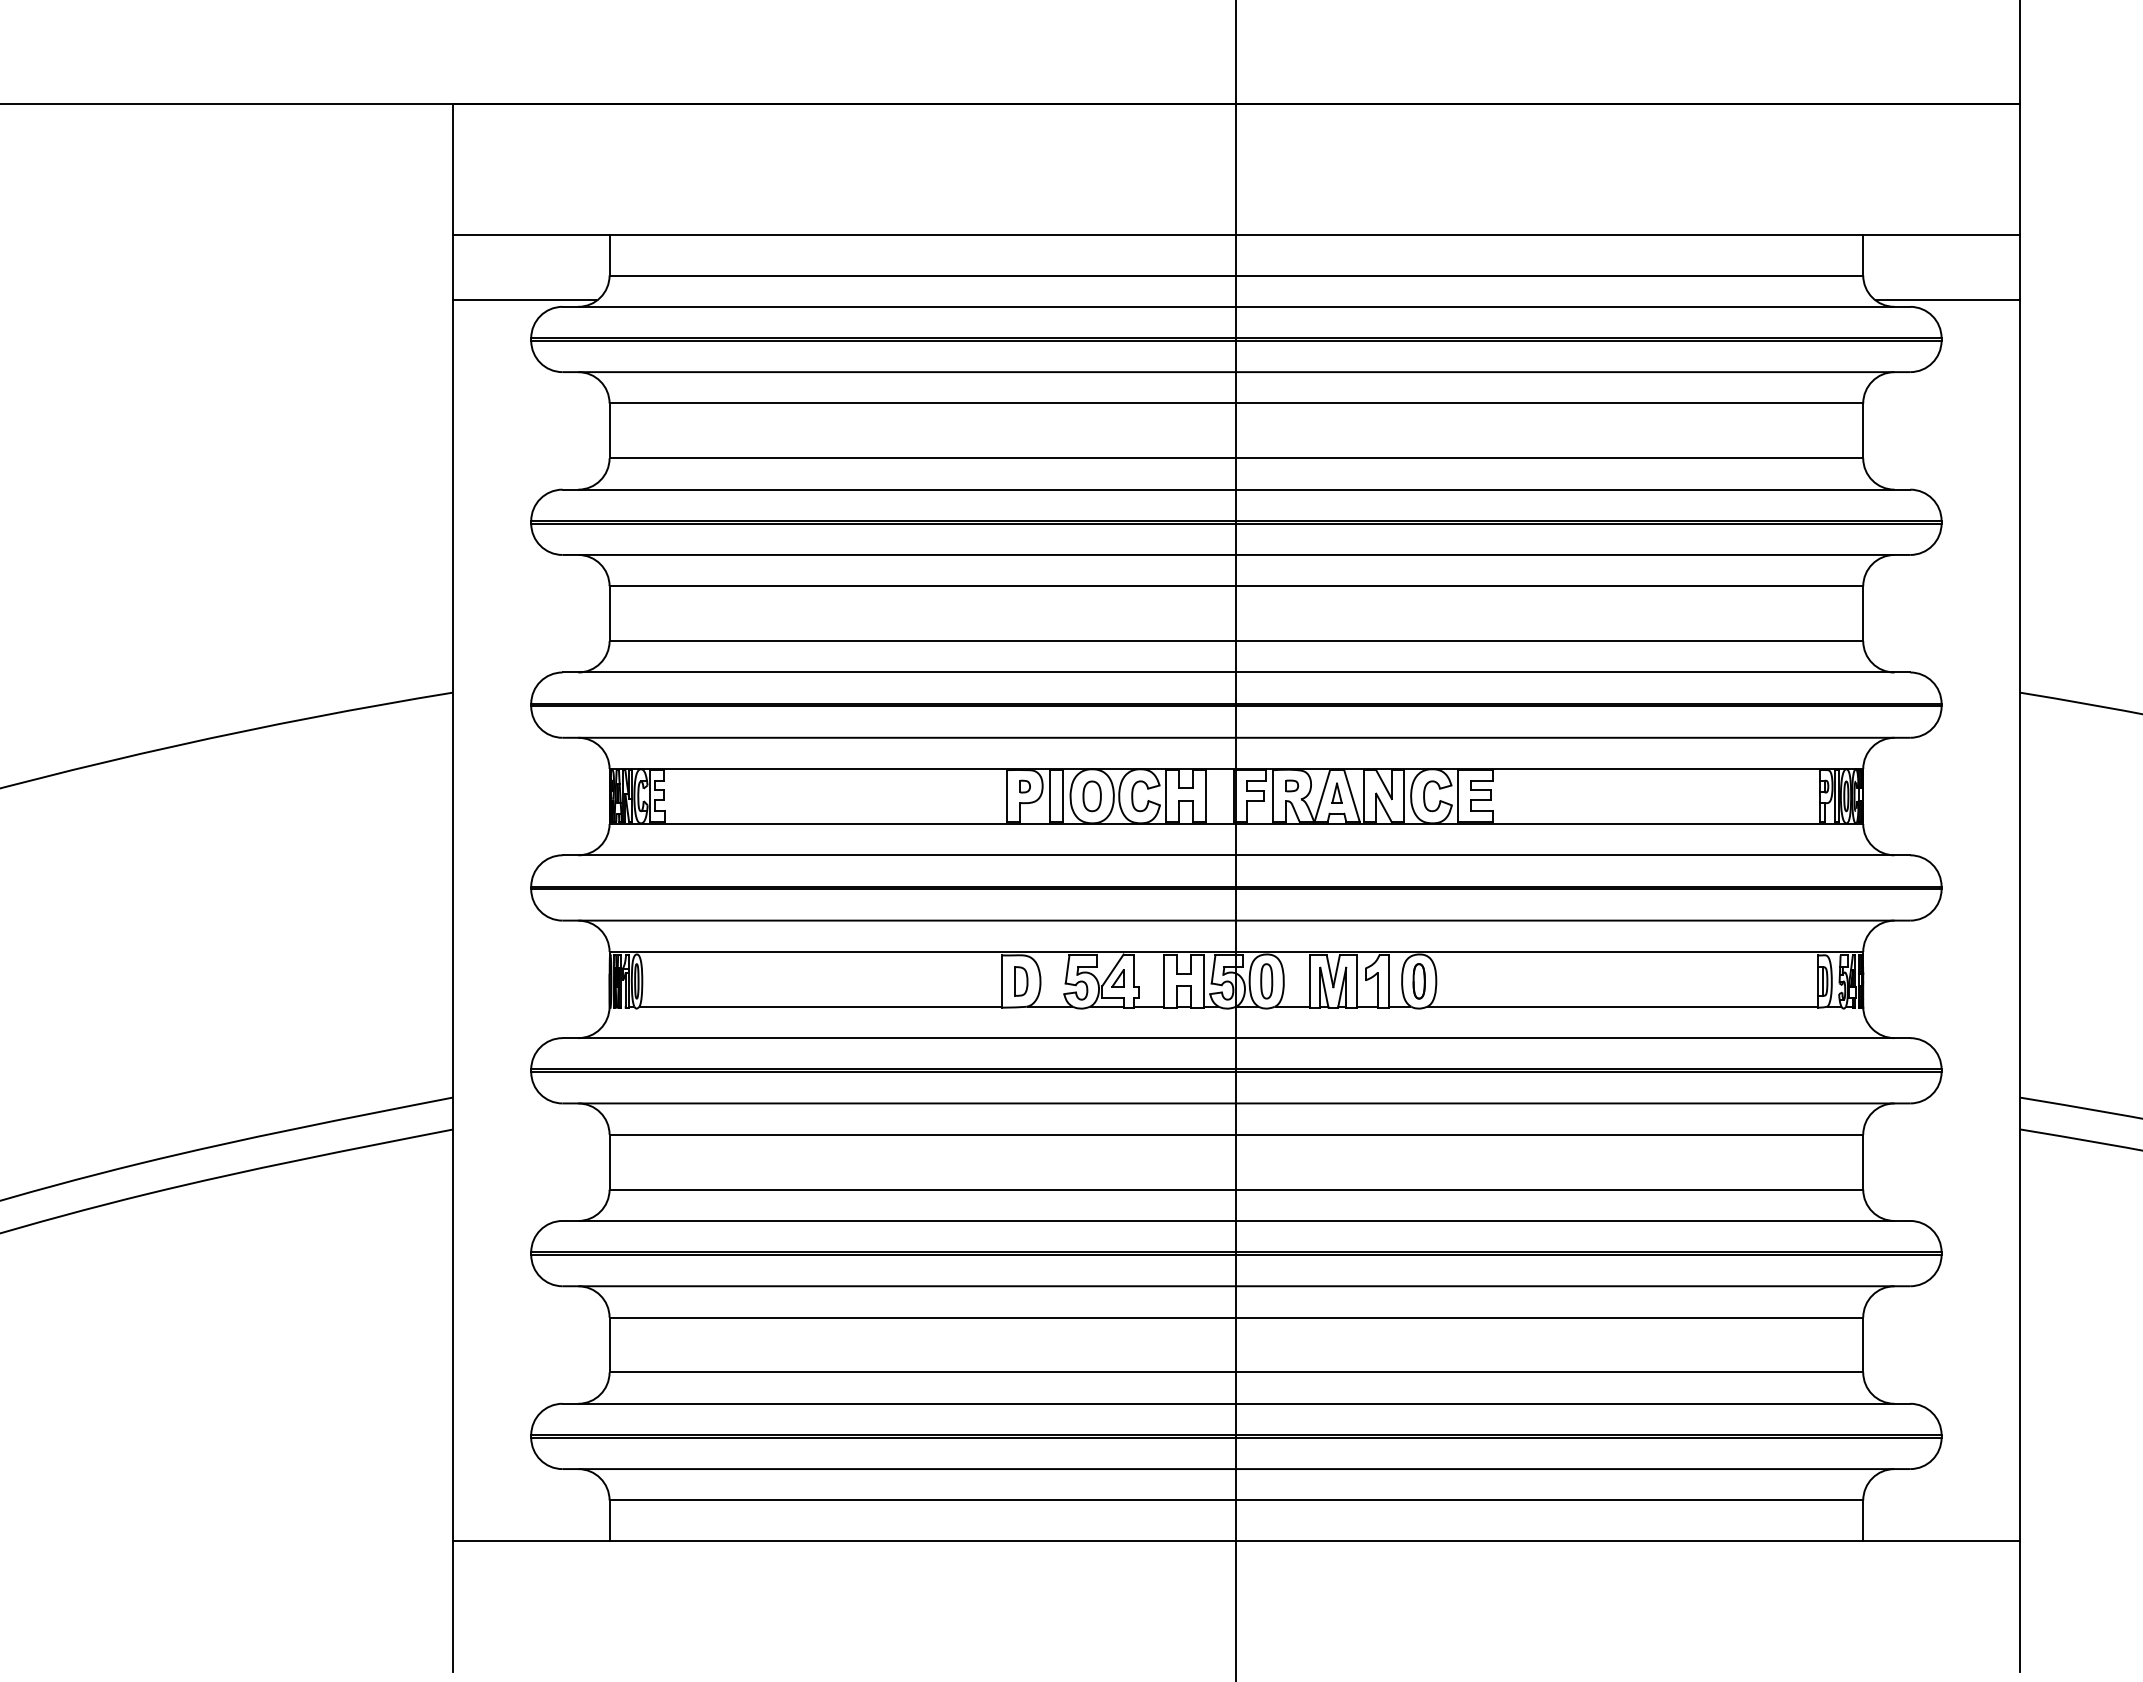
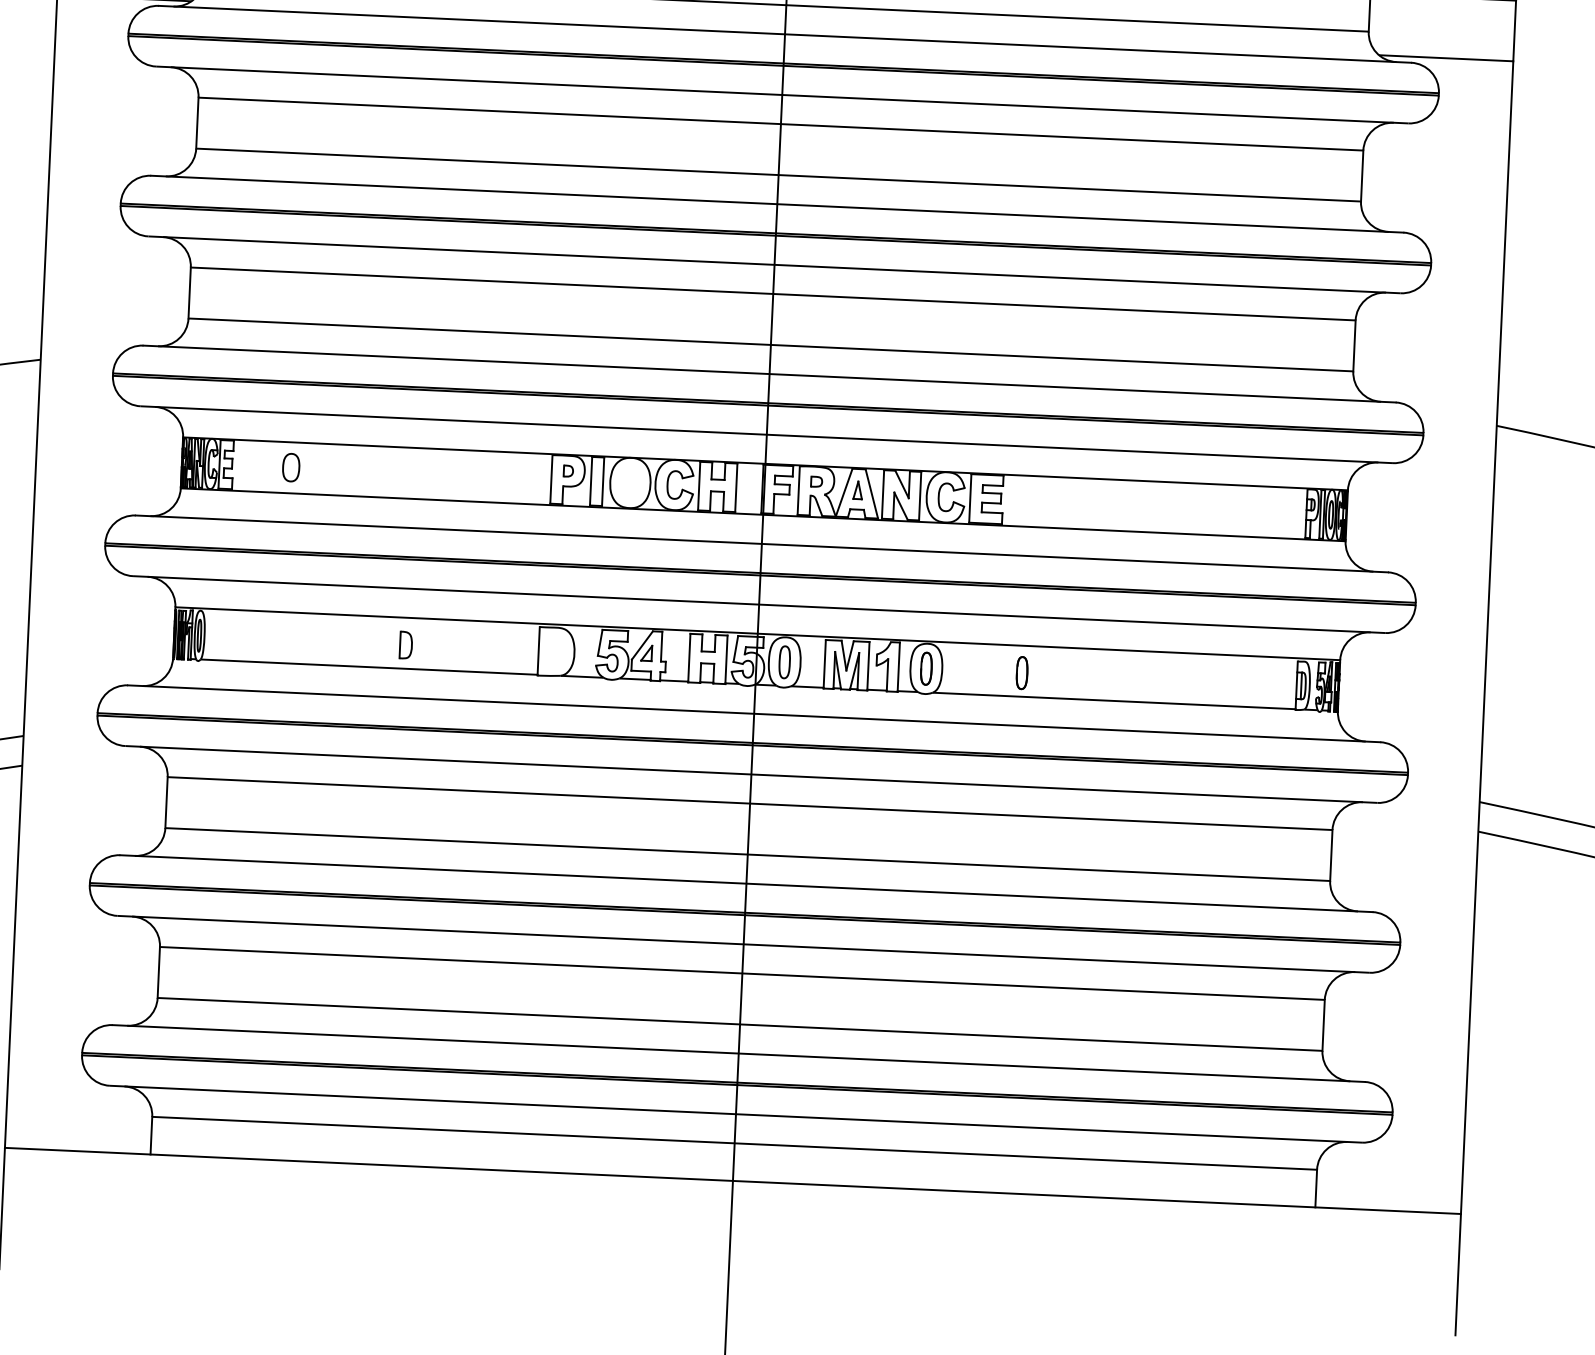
part: (1091, 796) -> (290, 467), moved
part: (1021, 981) -> (406, 645), moved
part: (1521, 981) -> (1021, 673), added

